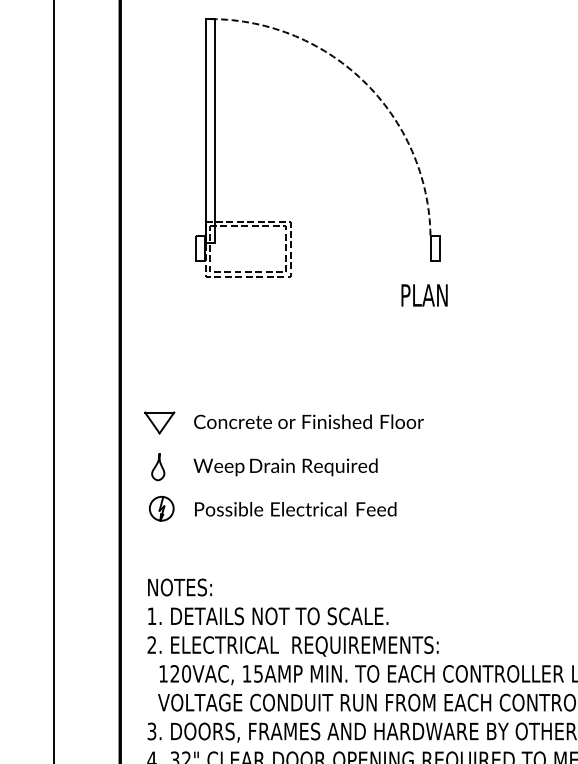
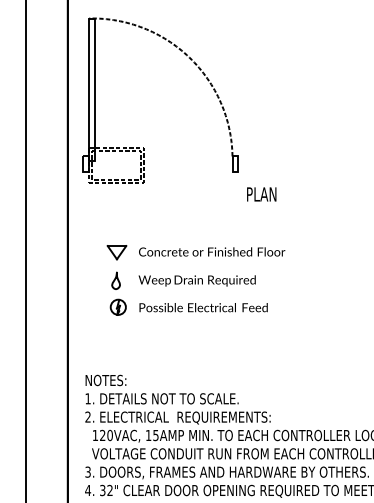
part: (372, 92) -> (195, 65), moved
part: (282, 466) -> (195, 280), moved

